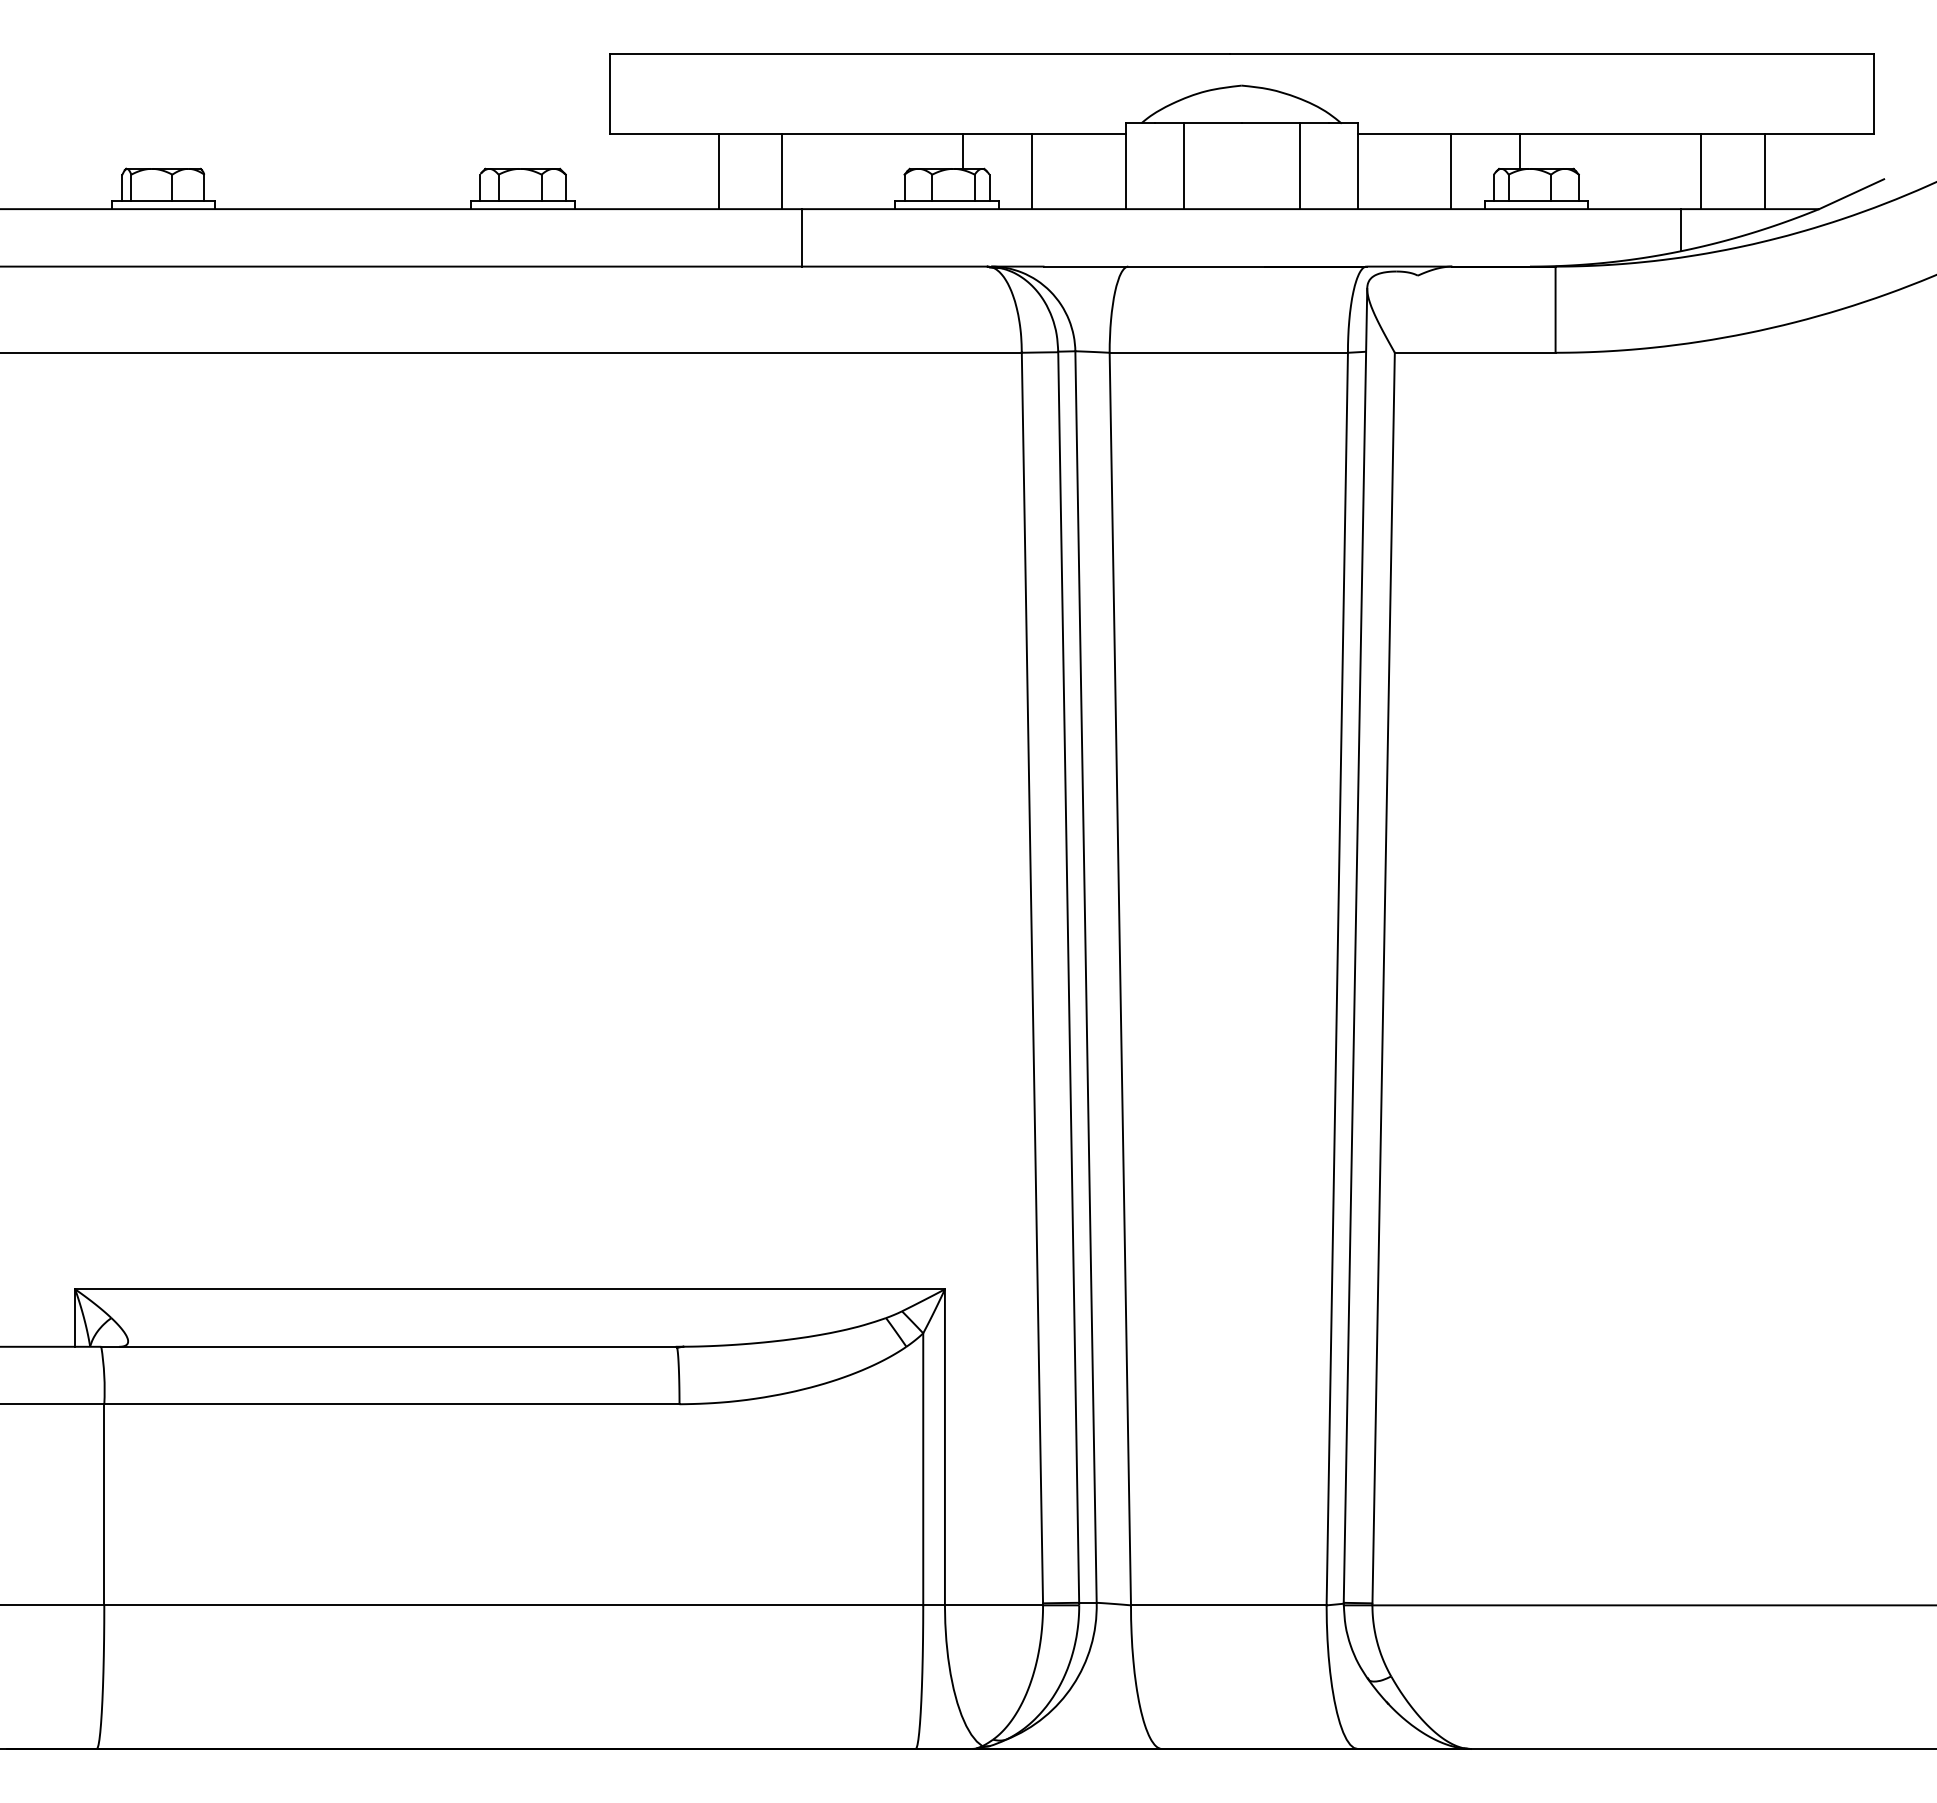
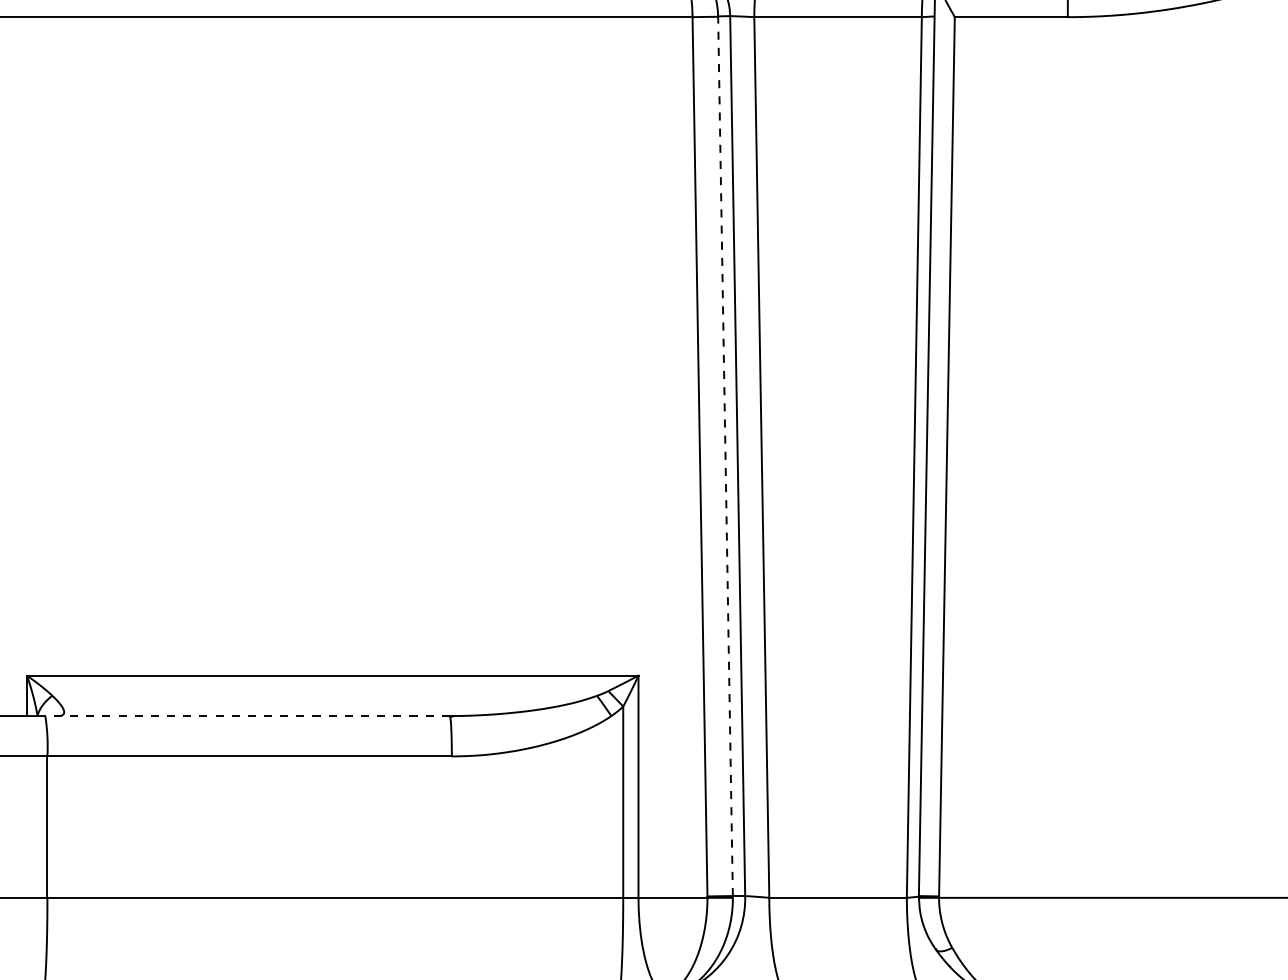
line: (1068, 977) -> (725, 456), solid -> dashed
line: (388, 1346) -> (247, 715), solid -> dashed

